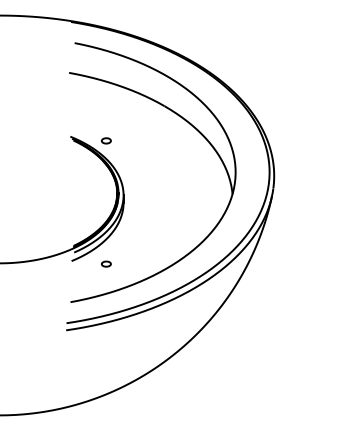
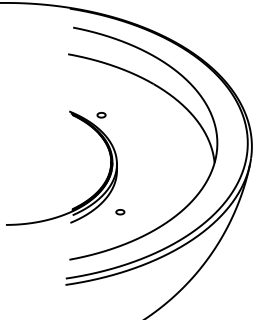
part: (106, 263) -> (120, 211), moved

